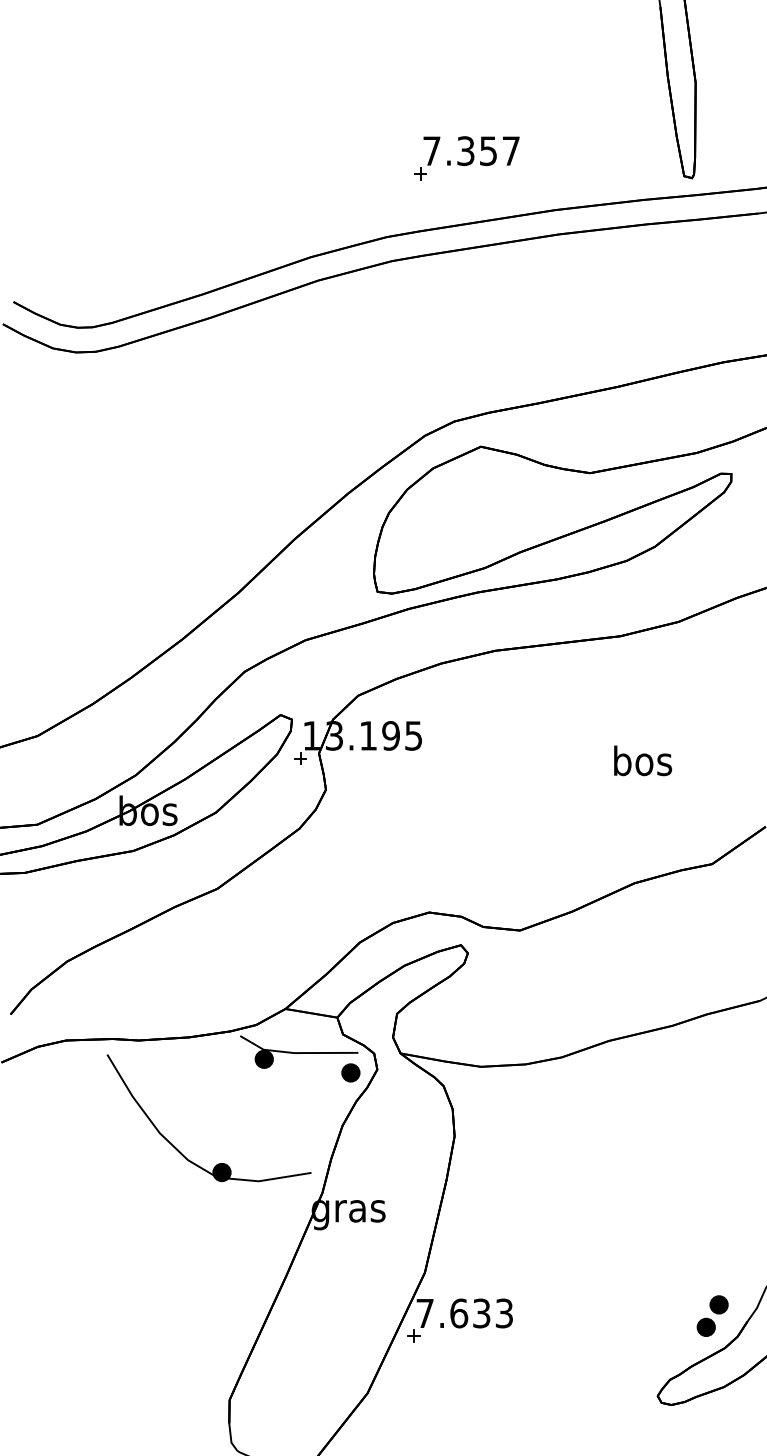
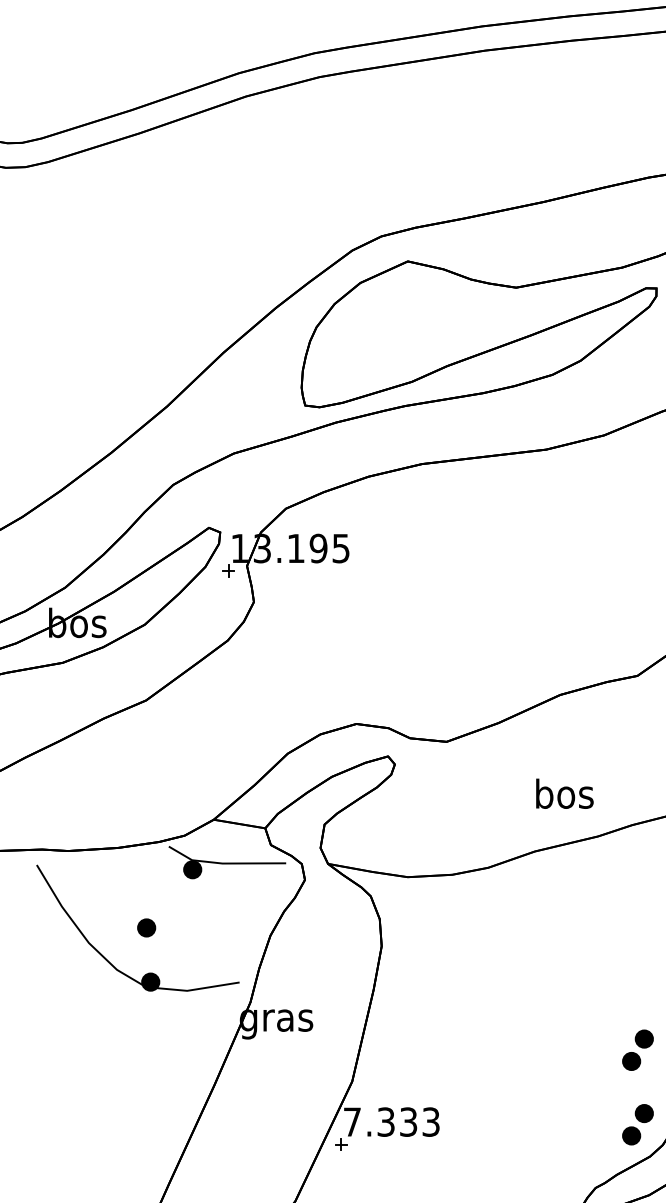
text: (643, 760) -> (565, 793), moved
part: (350, 1072) -> (146, 927), moved
part: (712, 1240) -> (637, 1049), added
text: (459, 1313) -> (386, 1122), 7.633 -> 7.333

